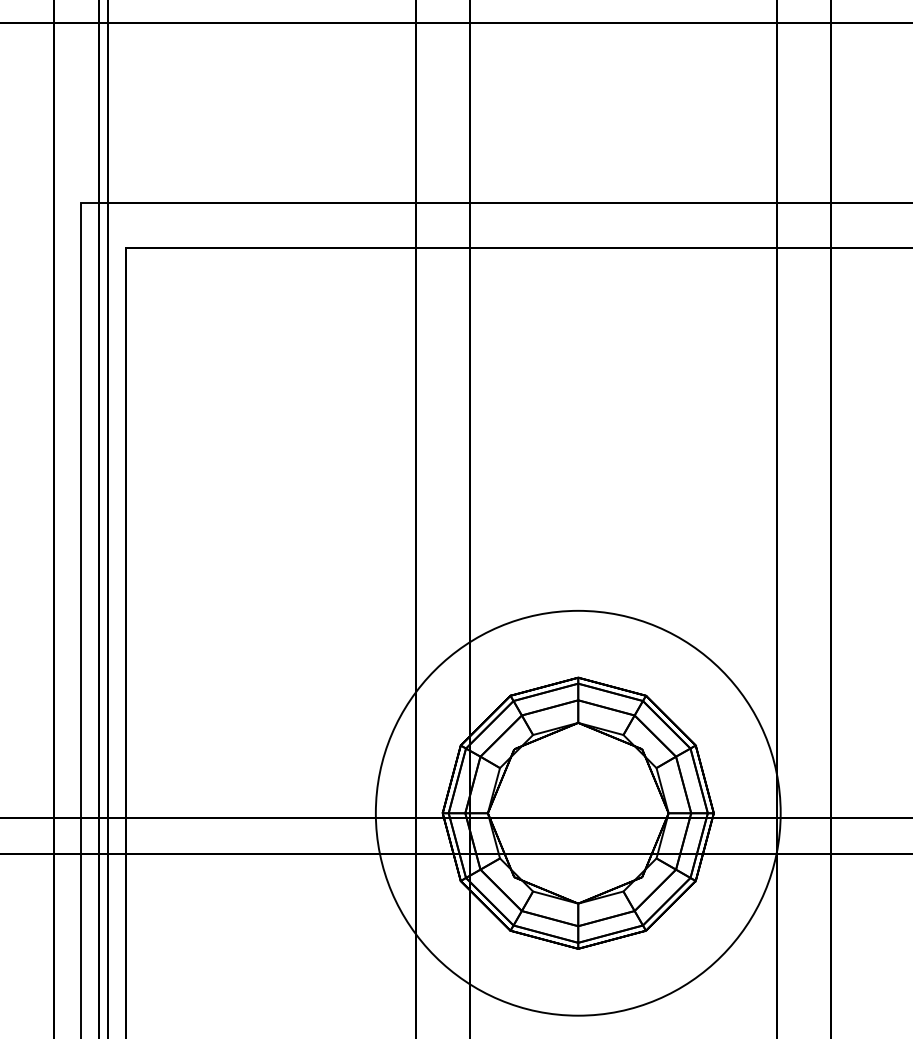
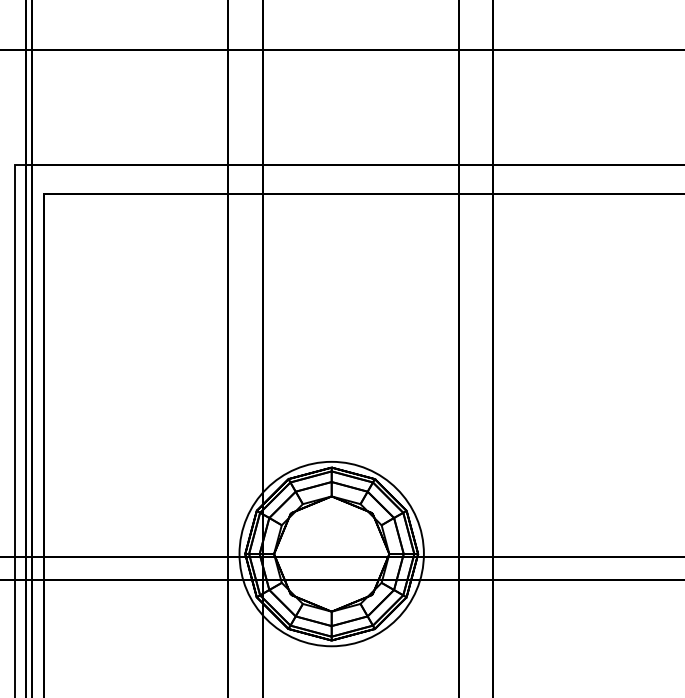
circle: (577, 812) -> (331, 553), size x0.71

